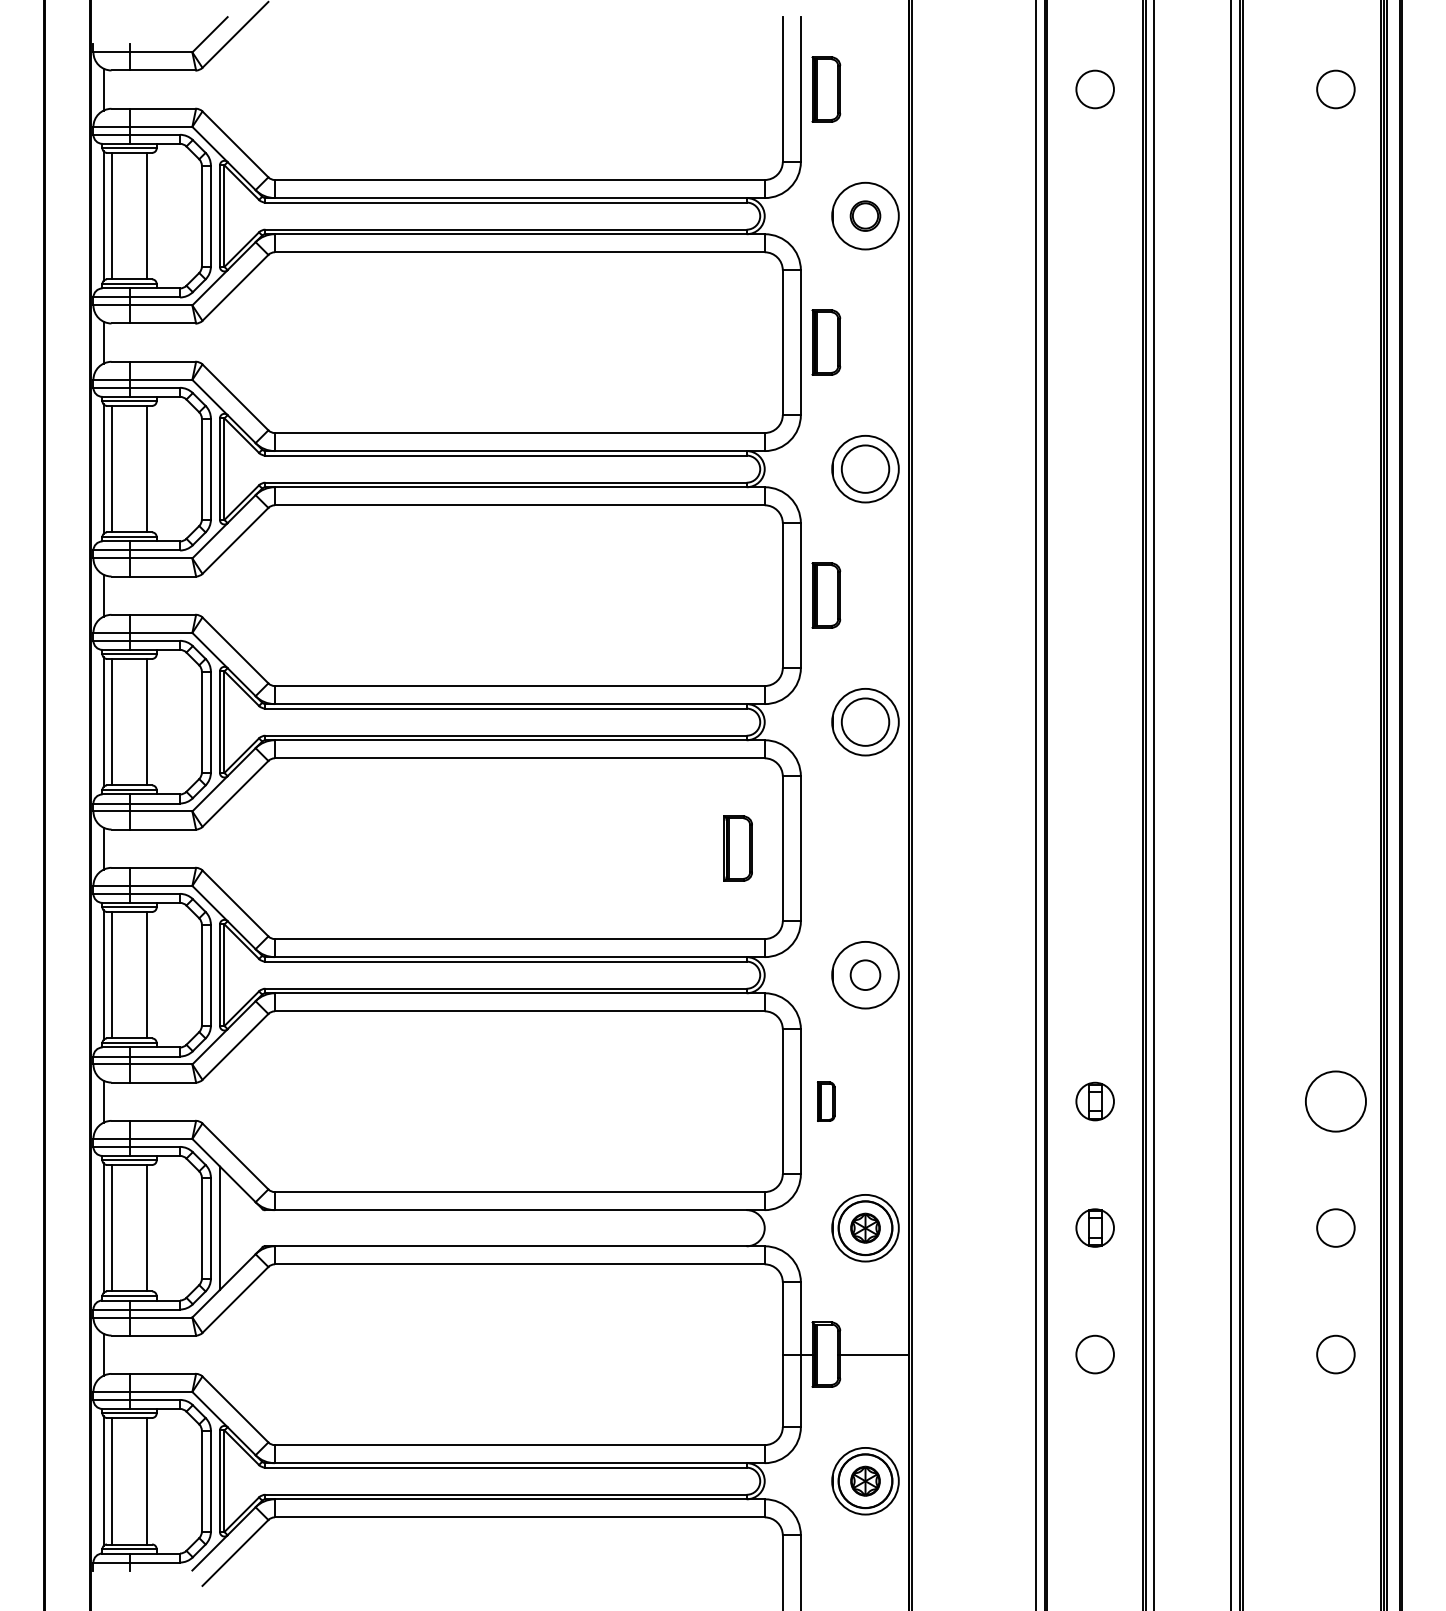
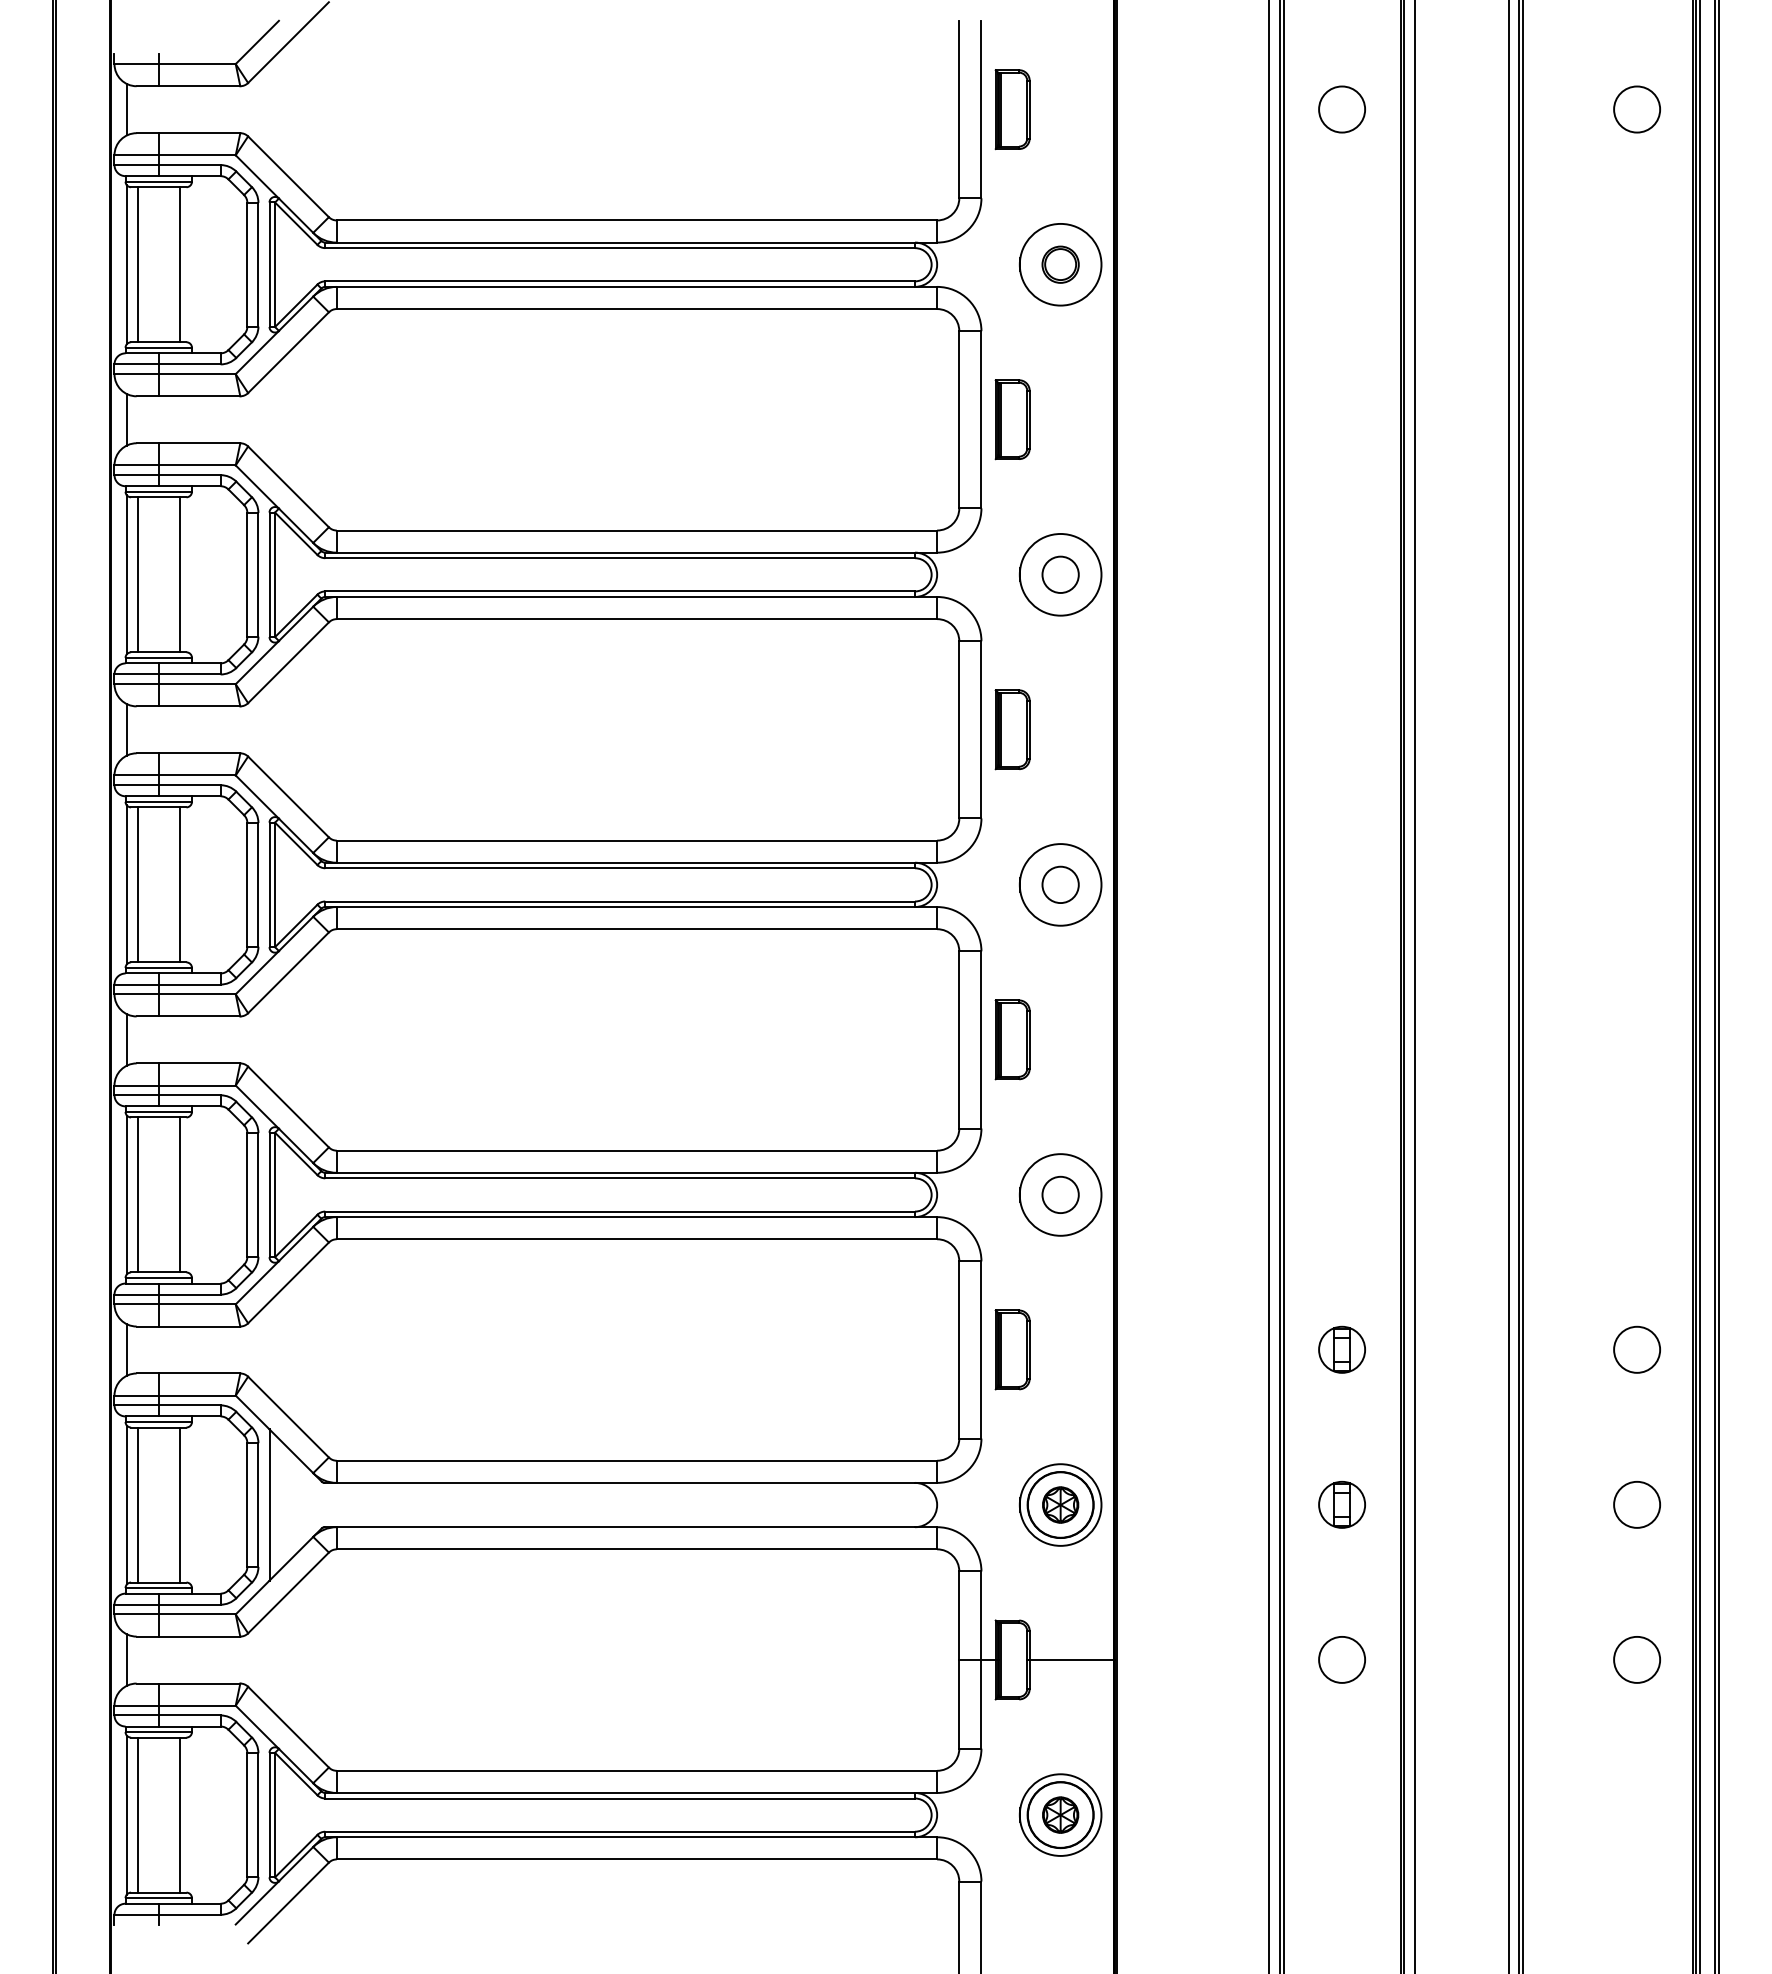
circle: (865, 468) -> (1060, 574), size x0.62
circle: (865, 721) -> (1060, 884), size x0.62
part: (738, 848) -> (1012, 1039), moved
part: (826, 1101) -> (1012, 1349), size x1.67
circle: (1336, 1101) -> (1637, 1349), size x0.62

